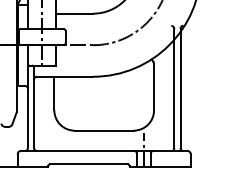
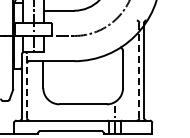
line: (174, 88) -> (139, 70), solid -> dashed
line: (34, 107) -> (27, 85), solid -> dashed

